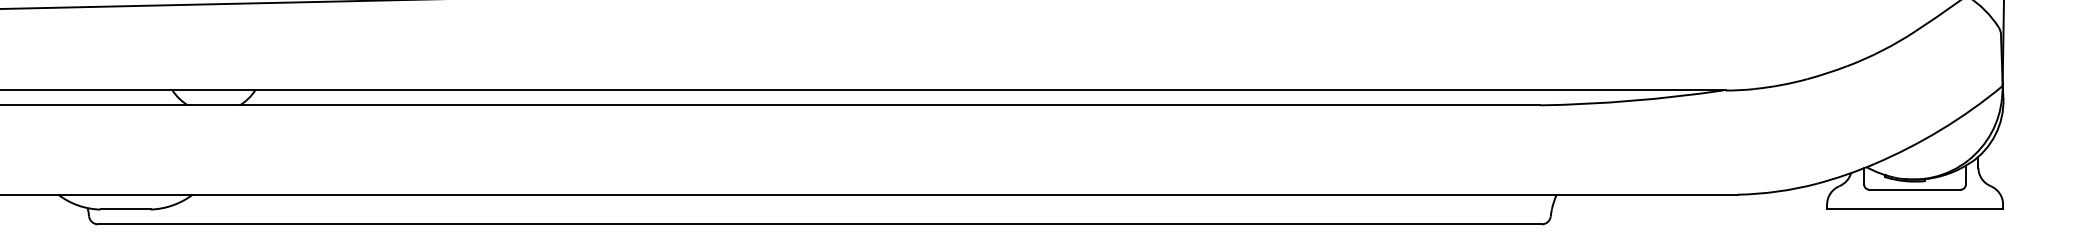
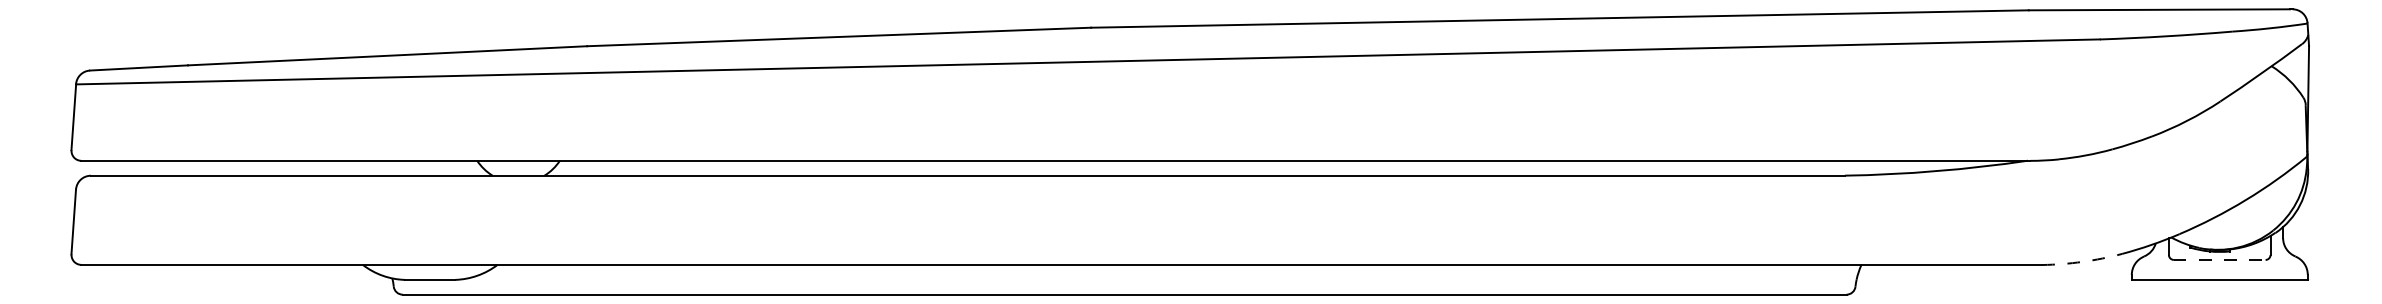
line: (1914, 190) -> (2219, 260), solid -> dashed
arc: (1777, 191) -> (2082, 261), solid -> dashed

